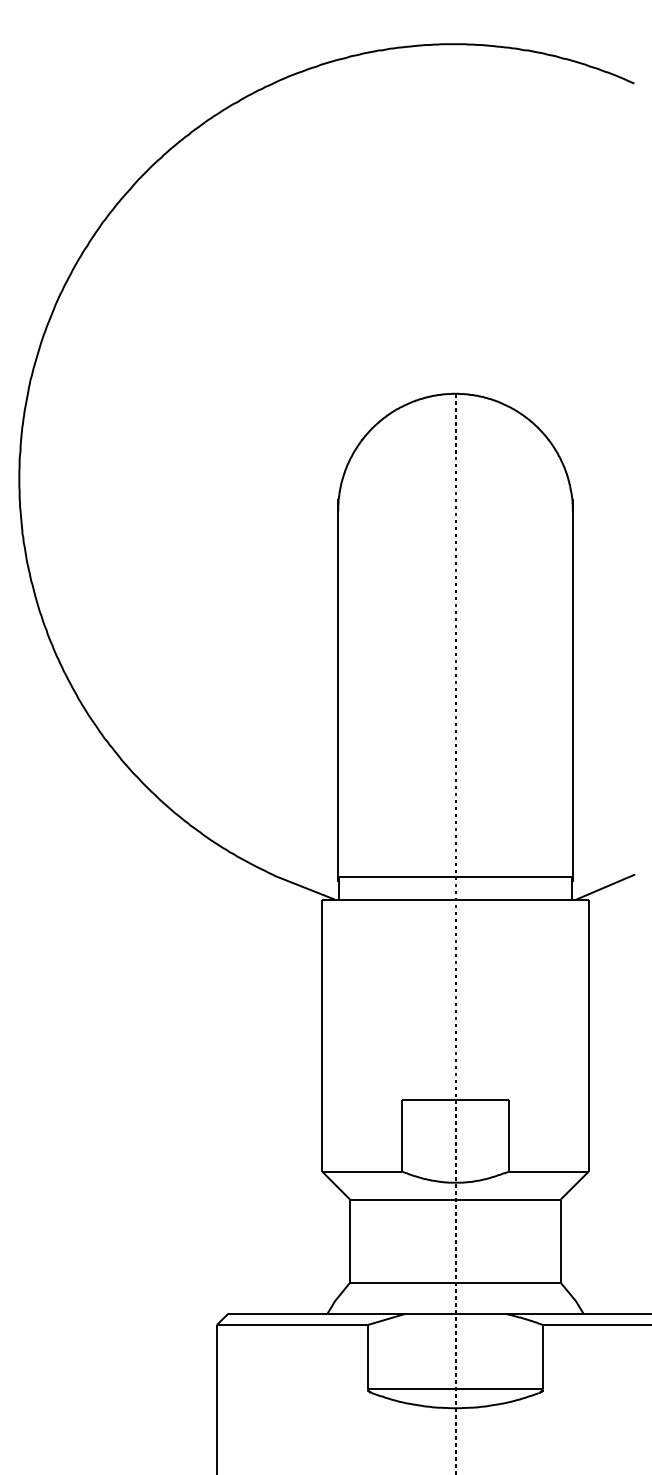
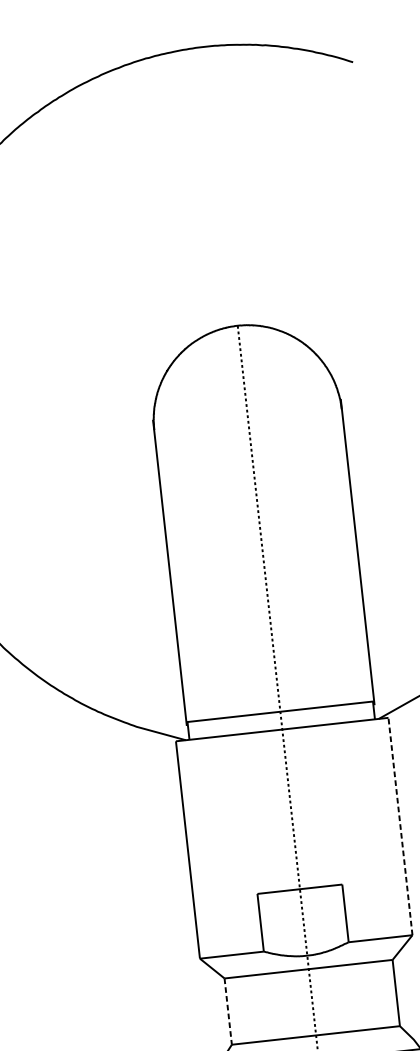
line: (588, 1035) -> (400, 826), solid -> dashed
line: (350, 1241) -> (228, 1011), solid -> dashed

